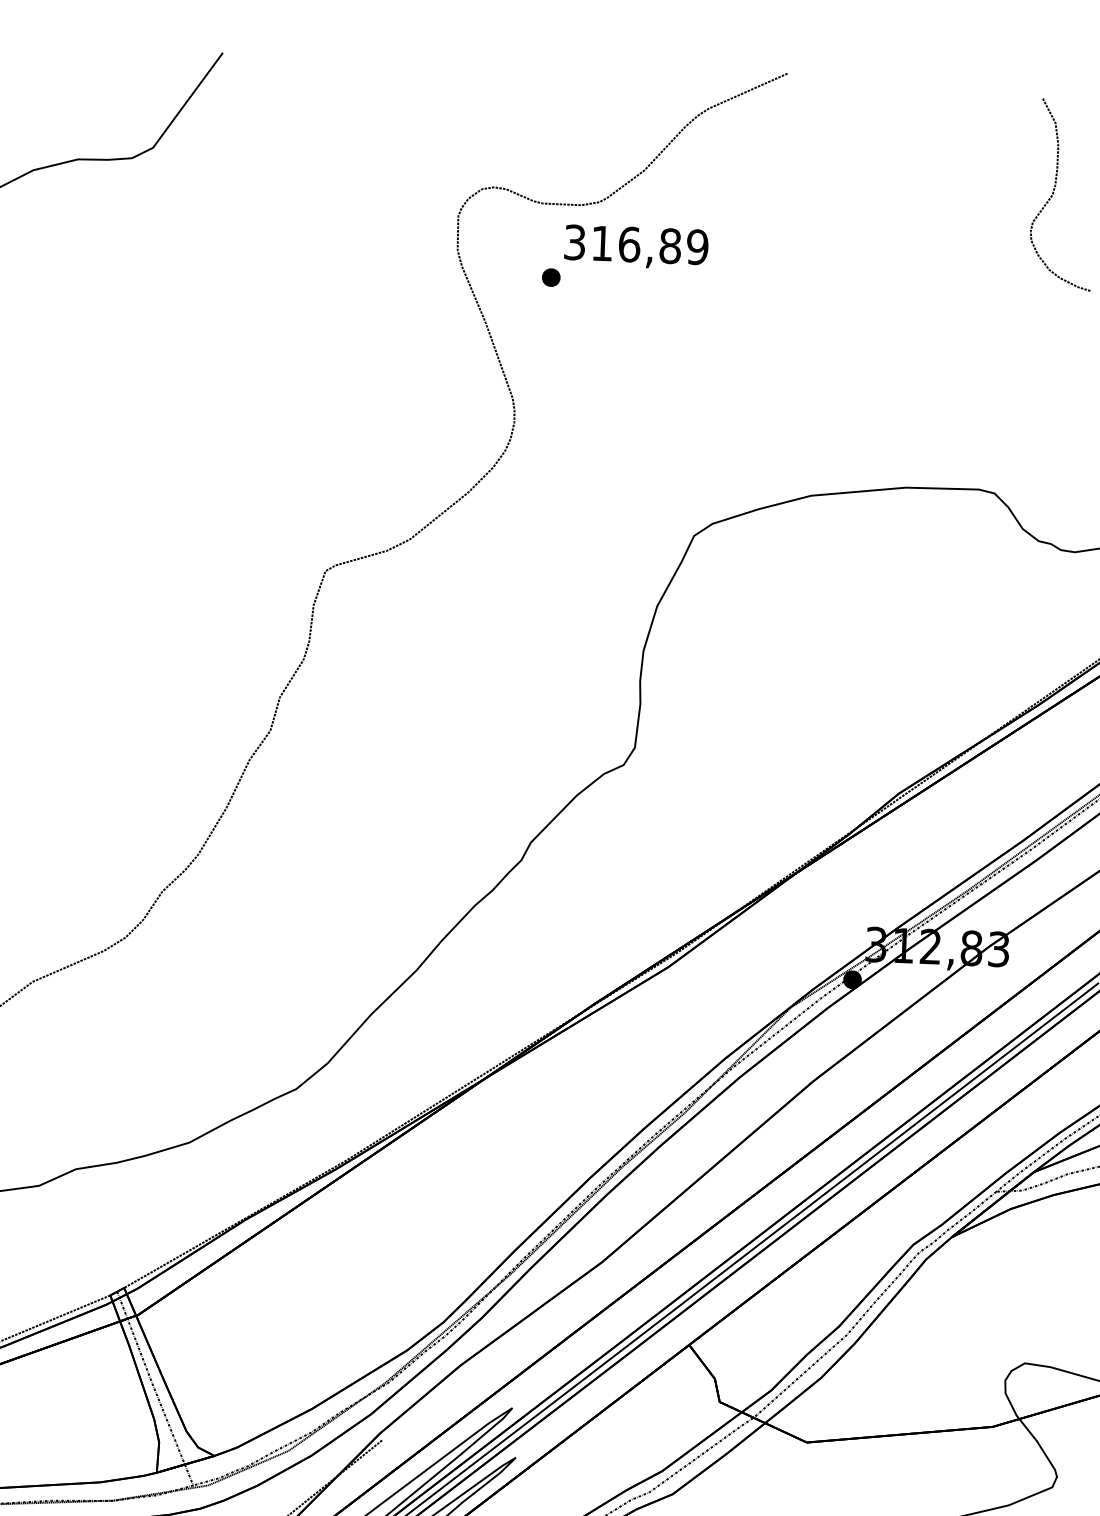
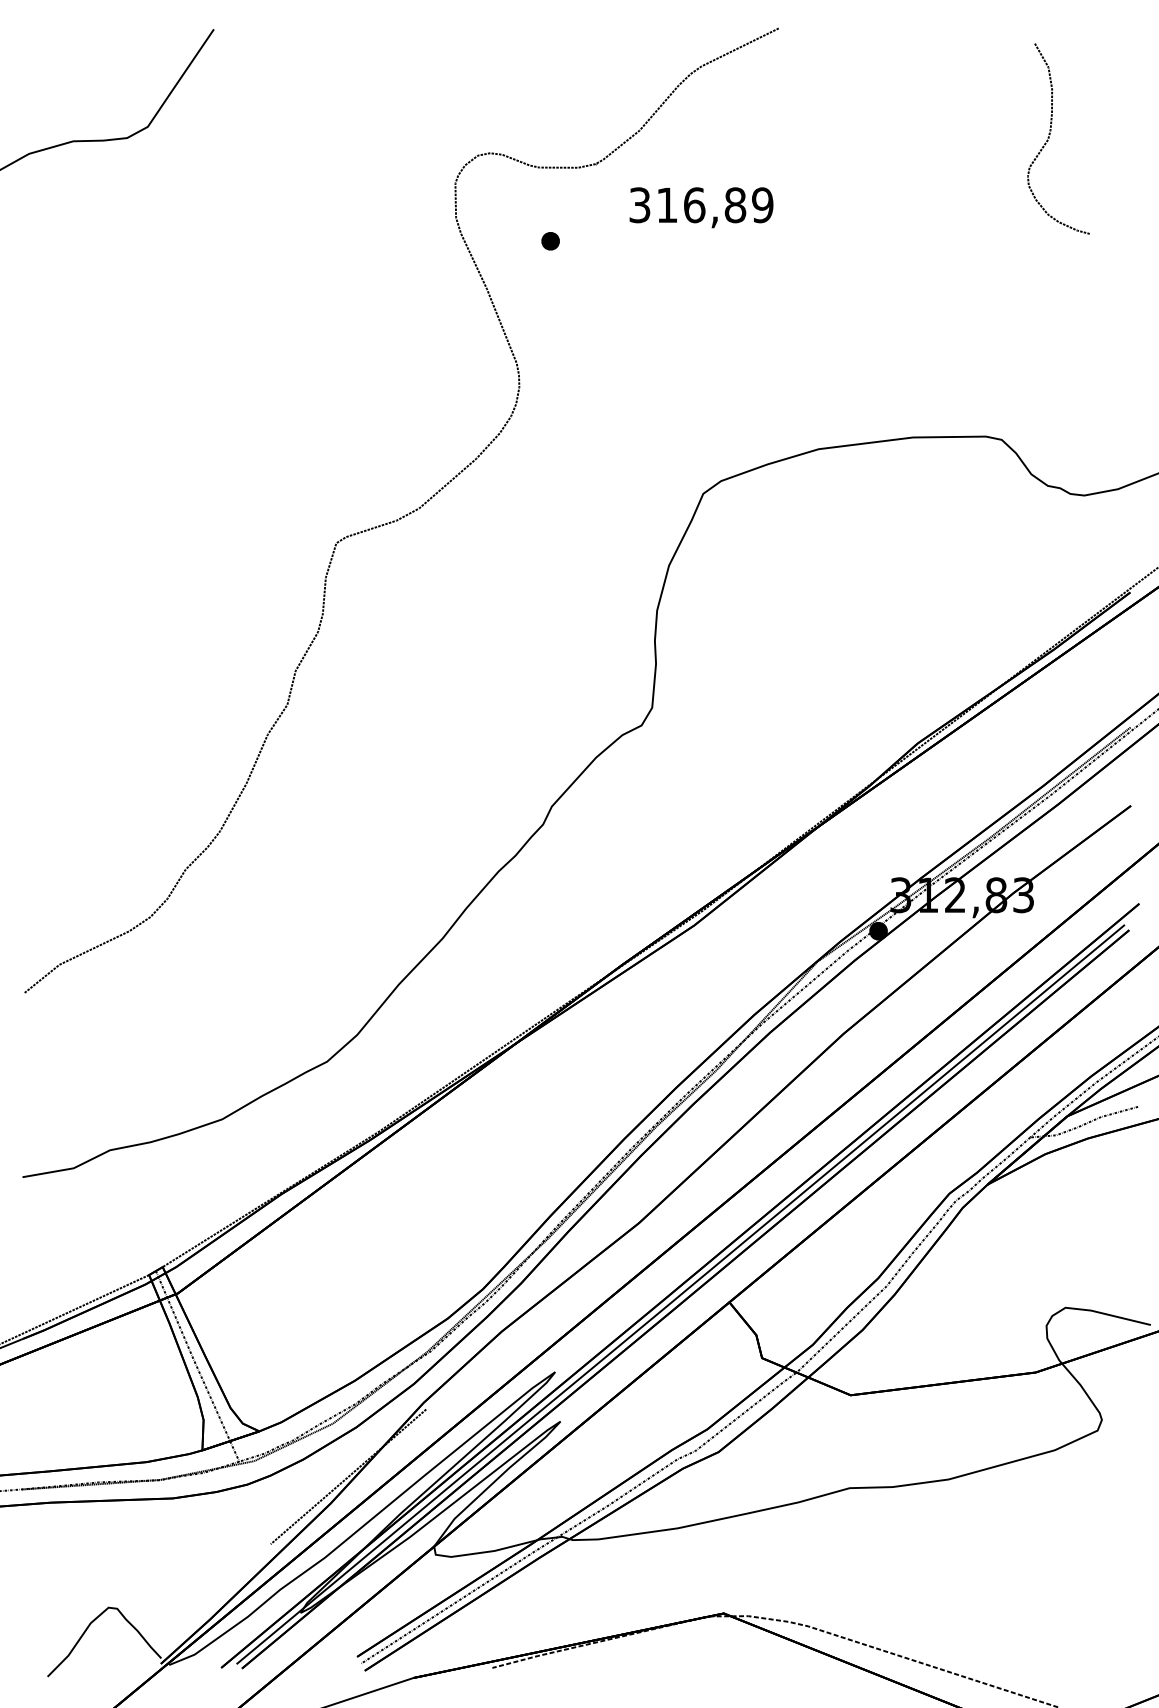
text: (636, 247) -> (701, 207), moved

